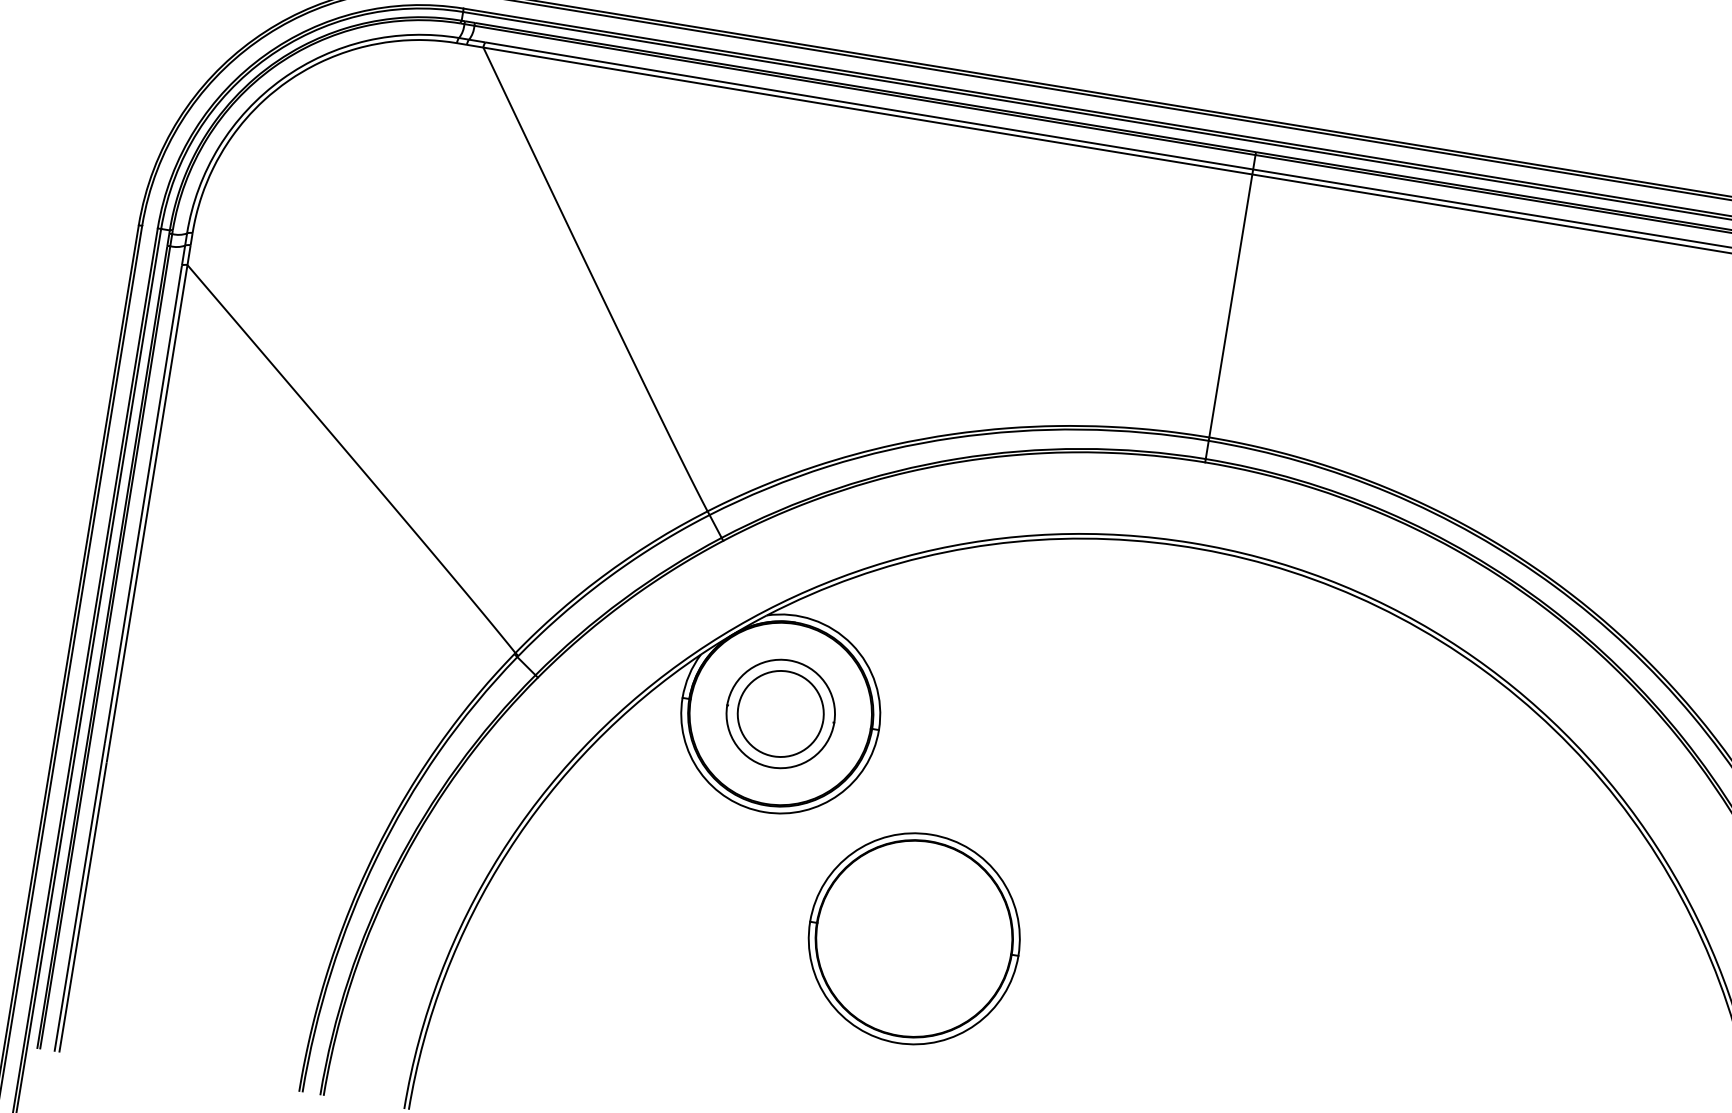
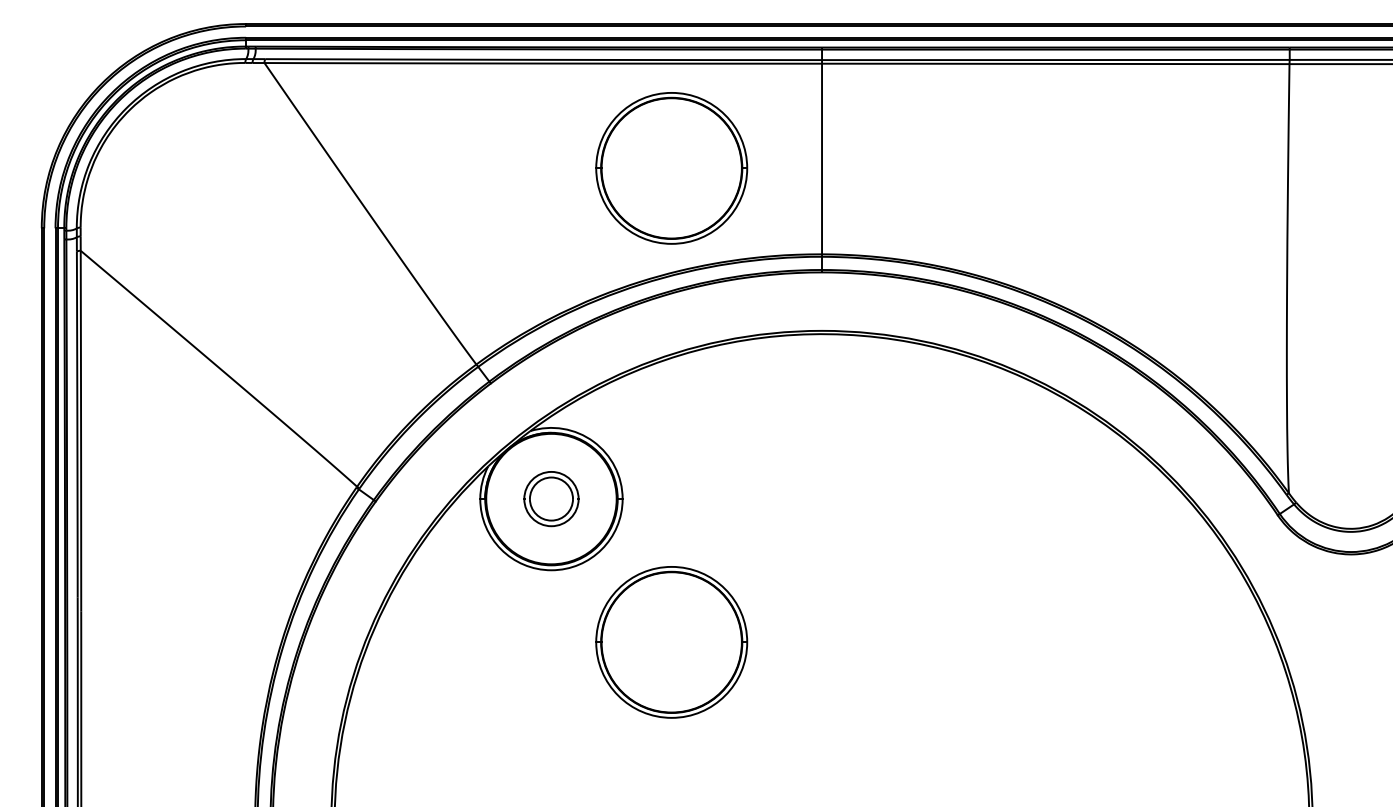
part: (1021, 285) -> (671, 168), added
part: (780, 713) -> (551, 498), size x0.7

